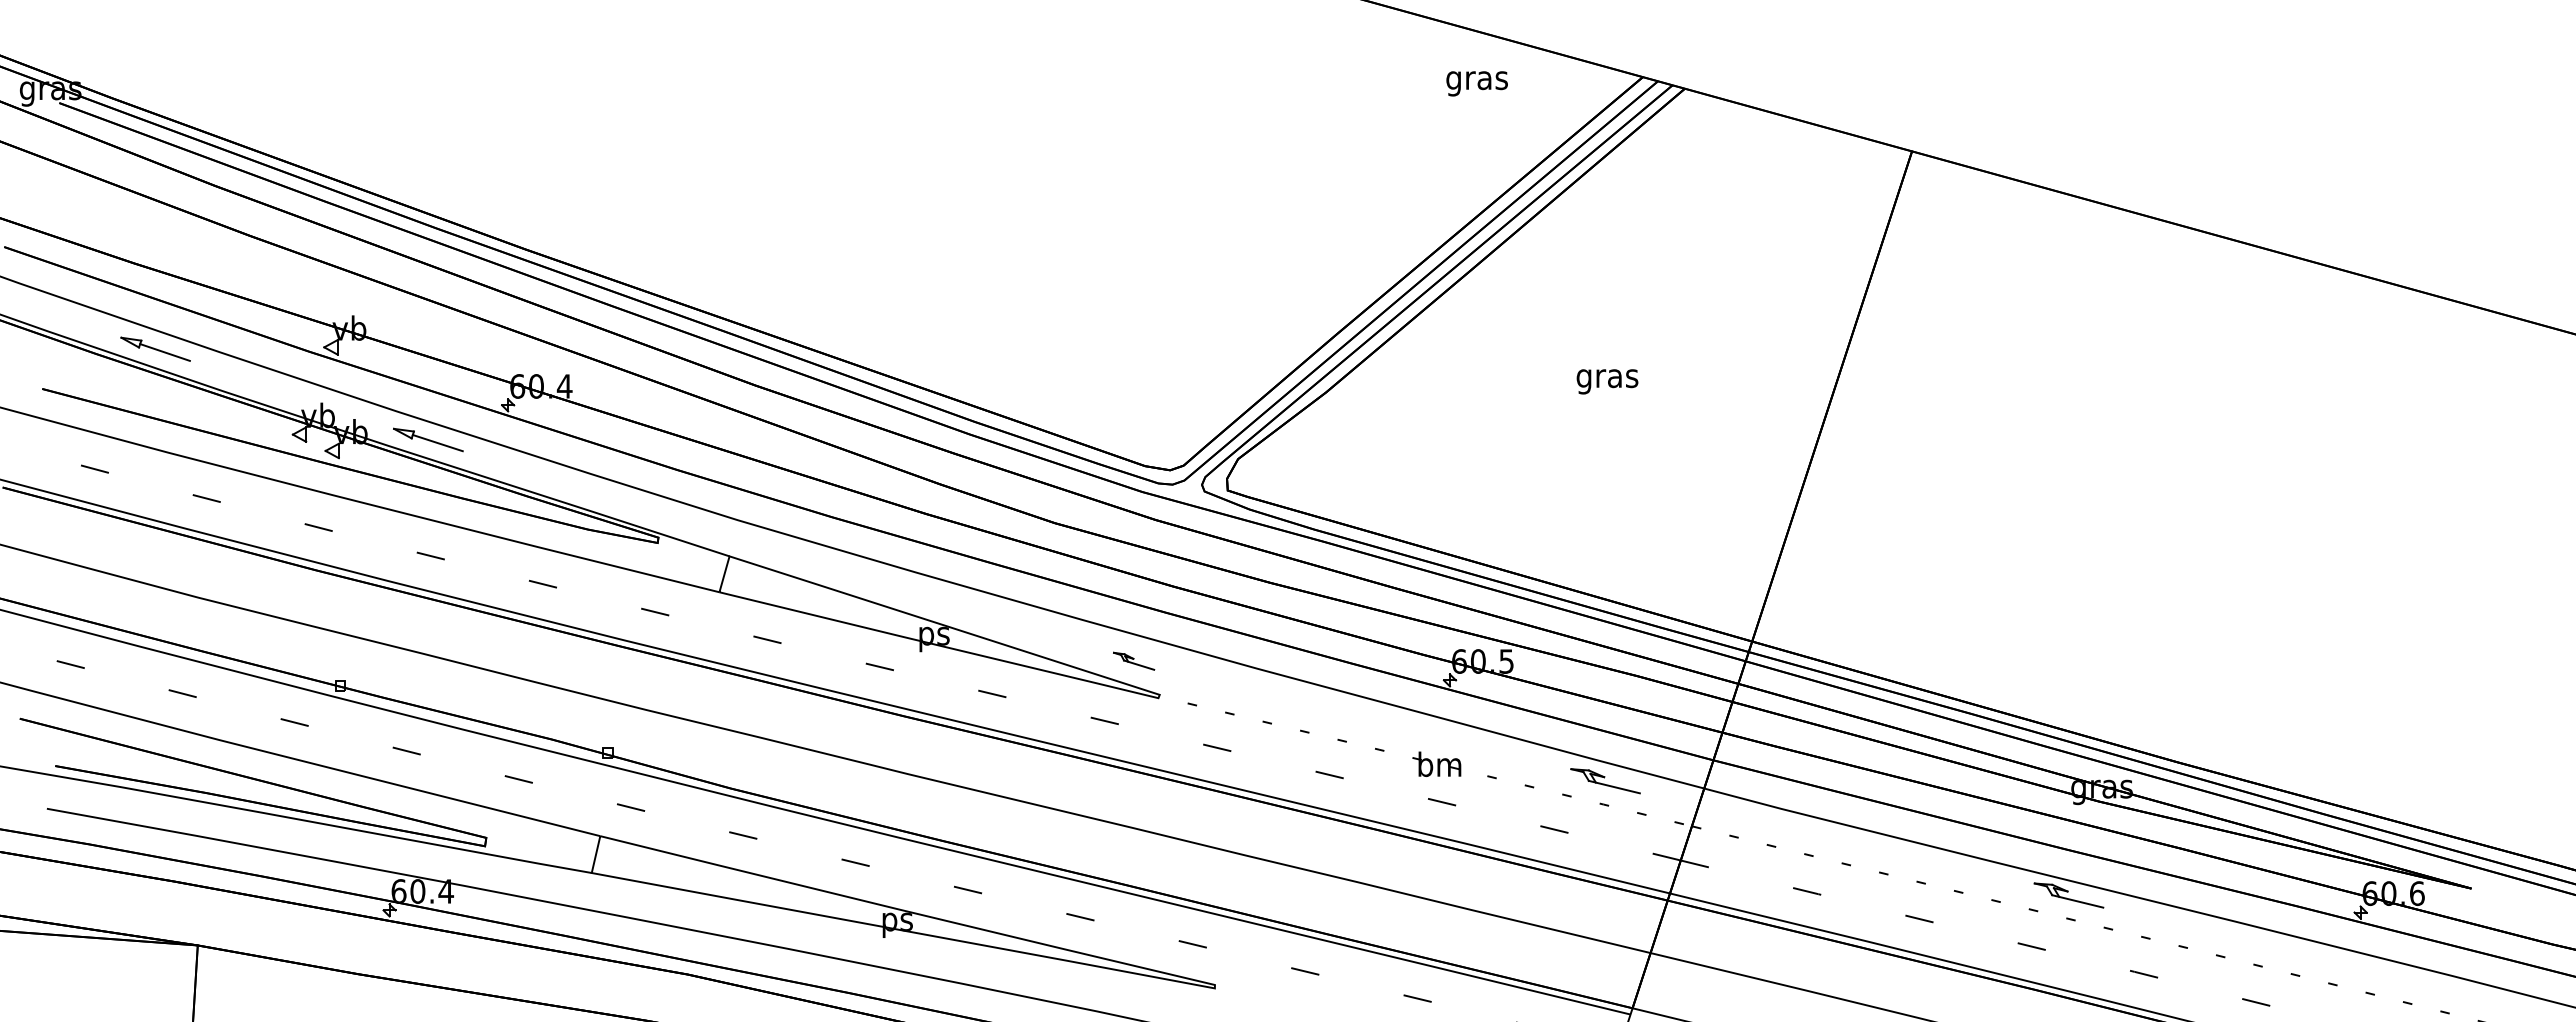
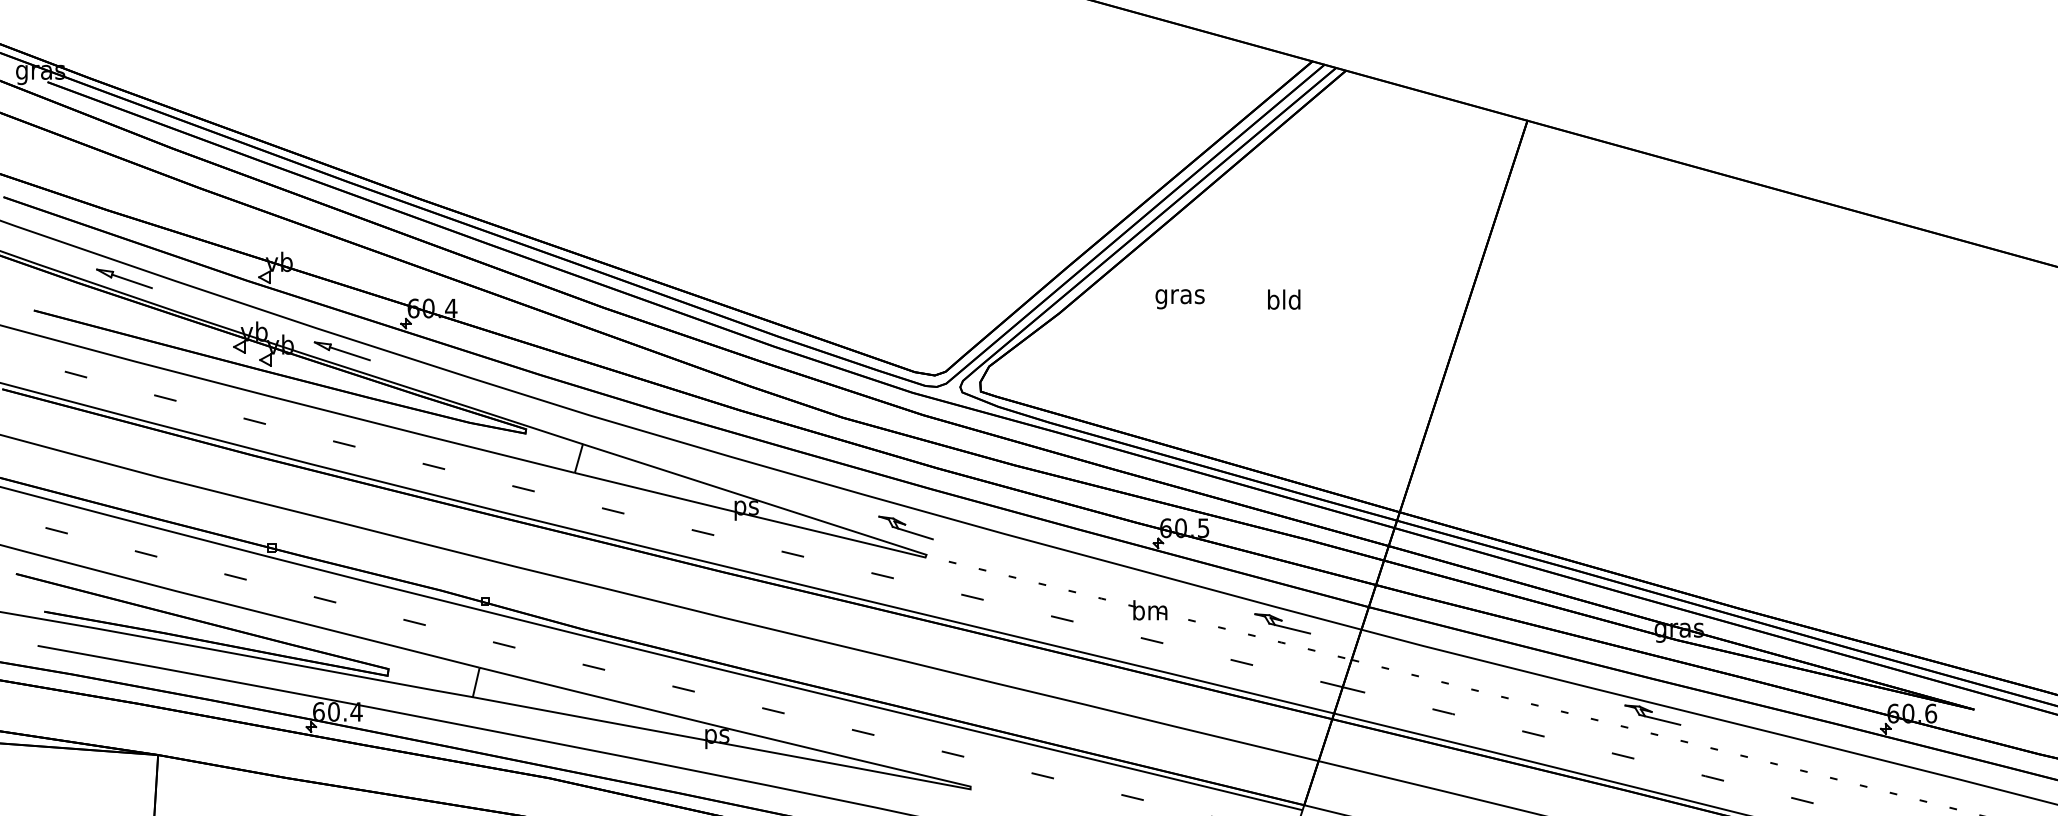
text: (1476, 83) -> (1179, 298), moved
text: (1607, 378) -> (1284, 302), gras -> bld
part: (1133, 661) -> (905, 528), size x1.67

